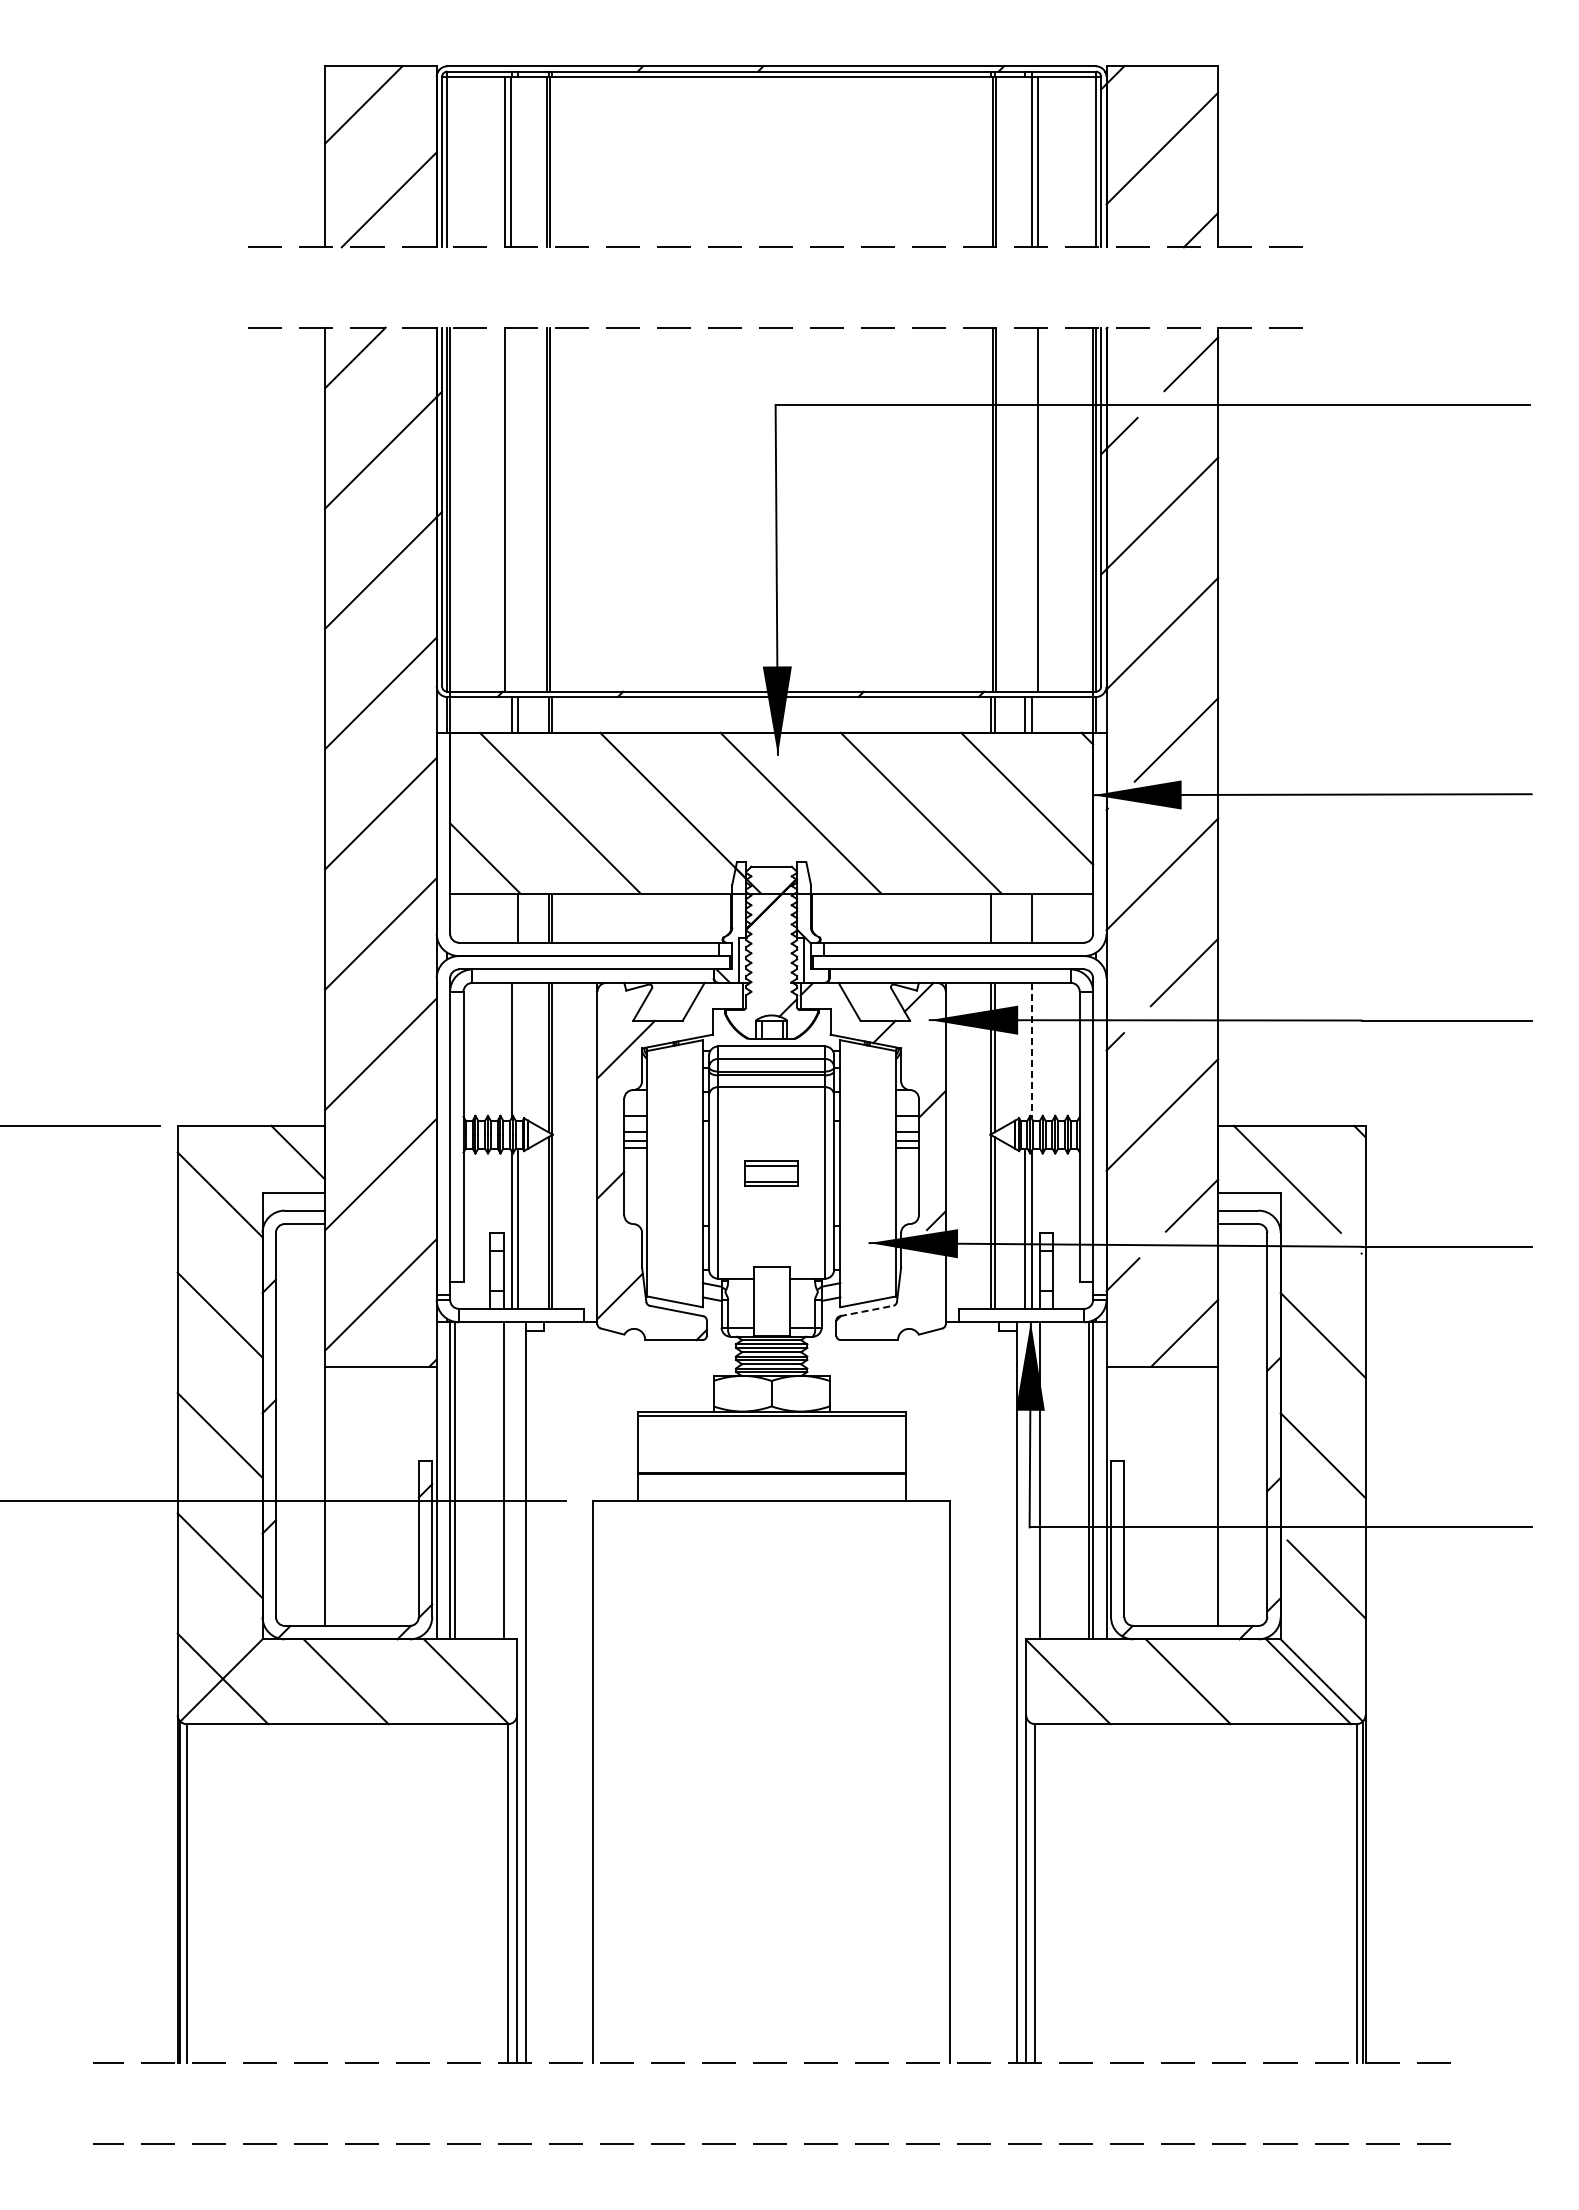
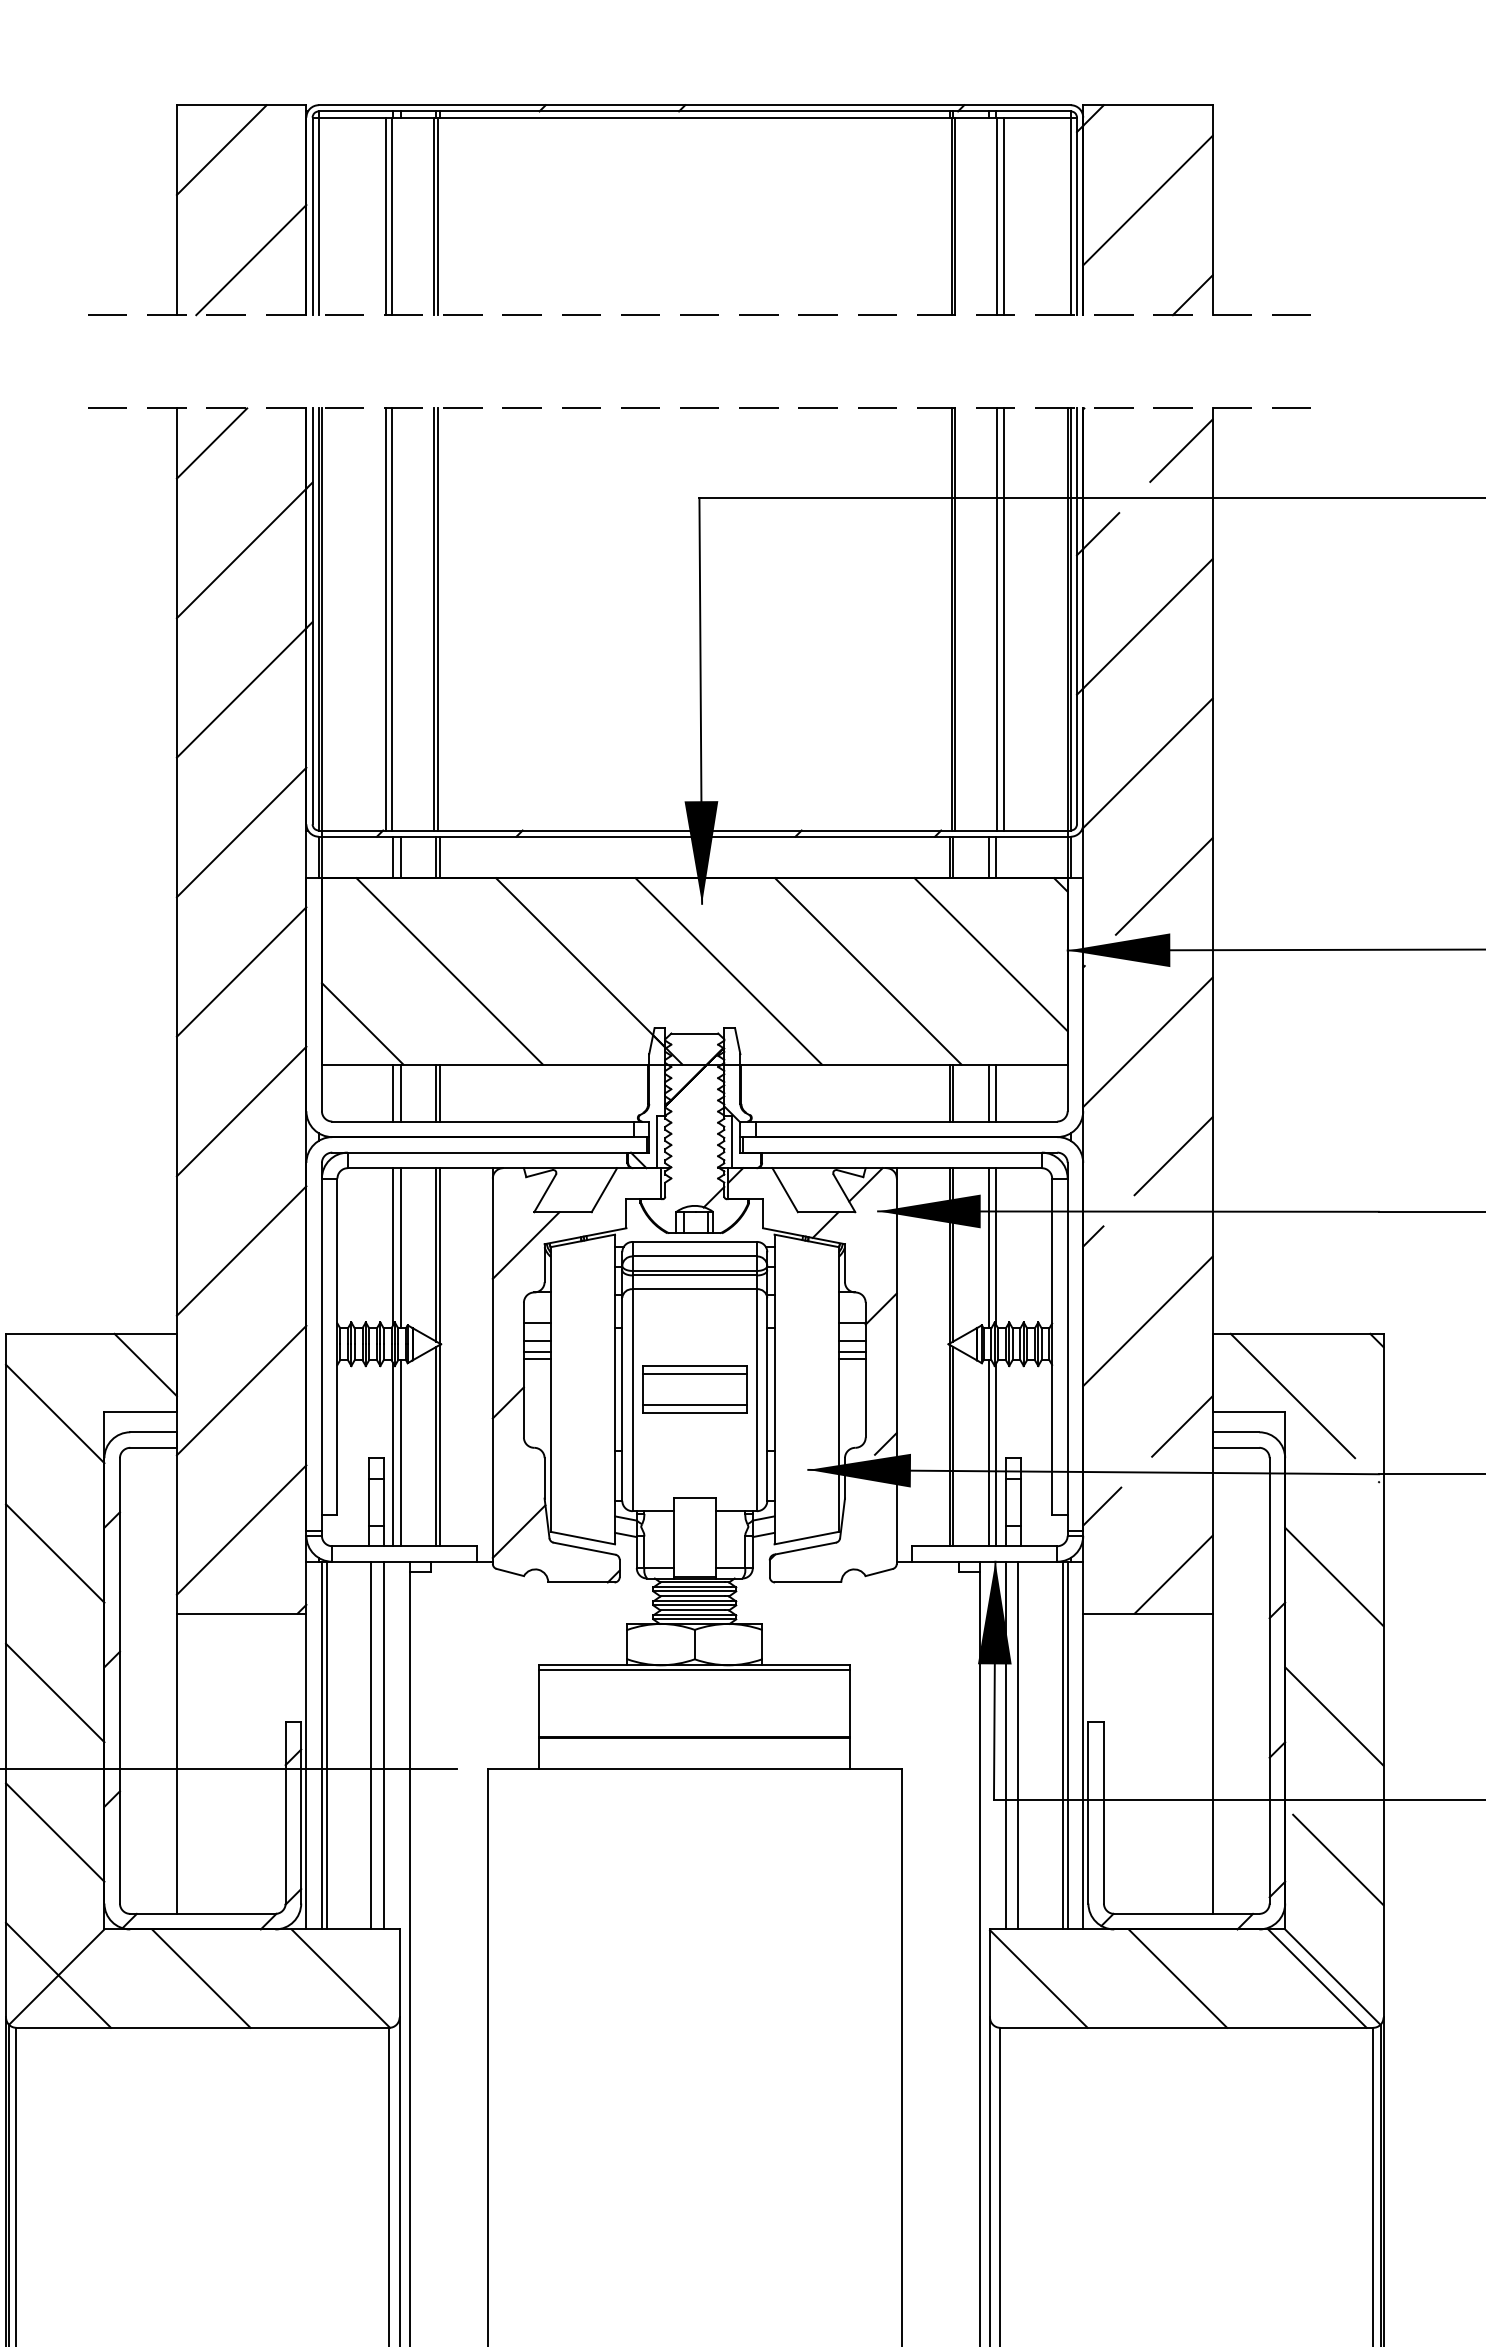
line: (510, 509) -> (391, 619), added
line: (1032, 509) -> (997, 619), added
line: (511, 917) -> (393, 1092), added
line: (994, 917) -> (953, 1092), added
line: (1025, 917) -> (989, 1092), added
line: (1031, 1050) -> (996, 1246), dashed -> solid
line: (518, 1051) -> (401, 1247), added
line: (1025, 1051) -> (989, 1247), added
part: (771, 1173) -> (694, 1389), size x1.67
line: (867, 1310) -> (805, 1548), dashed -> solid
line: (492, 1480) -> (371, 1745), added
line: (1050, 1480) -> (1018, 1745), added

